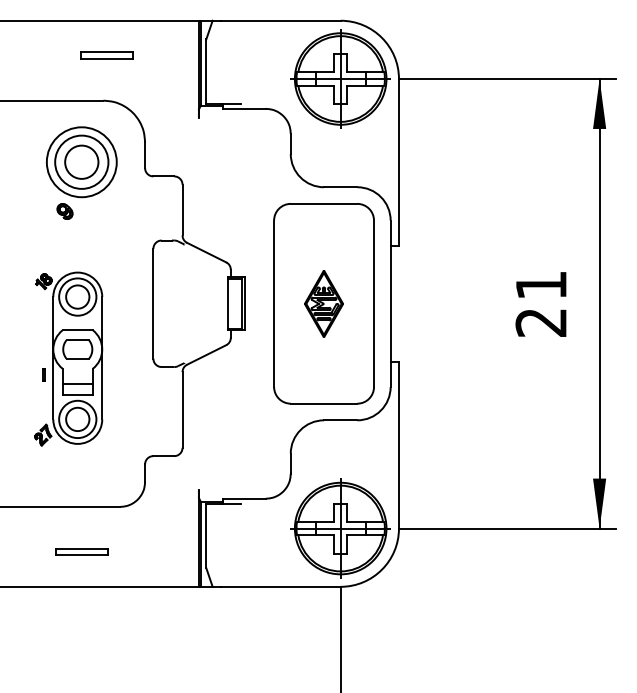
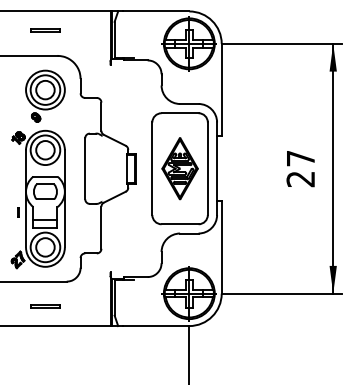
line: (107, 53) -> (45, 29), moved
text: (540, 285) -> (300, 158), 21 -> 27
part: (322, 303) -> (179, 168), size x1.67
part: (67, 359) -> (37, 199), size x1.43

